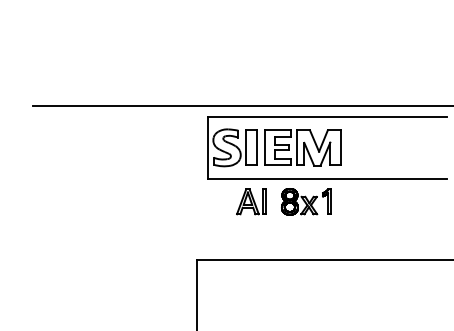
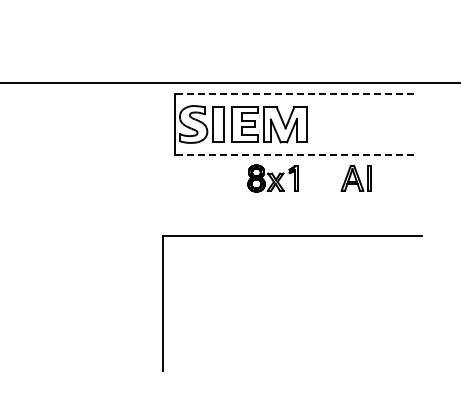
line: (327, 116) -> (294, 93), solid -> dashed
line: (327, 178) -> (294, 155), solid -> dashed
part: (250, 201) -> (355, 178), moved

